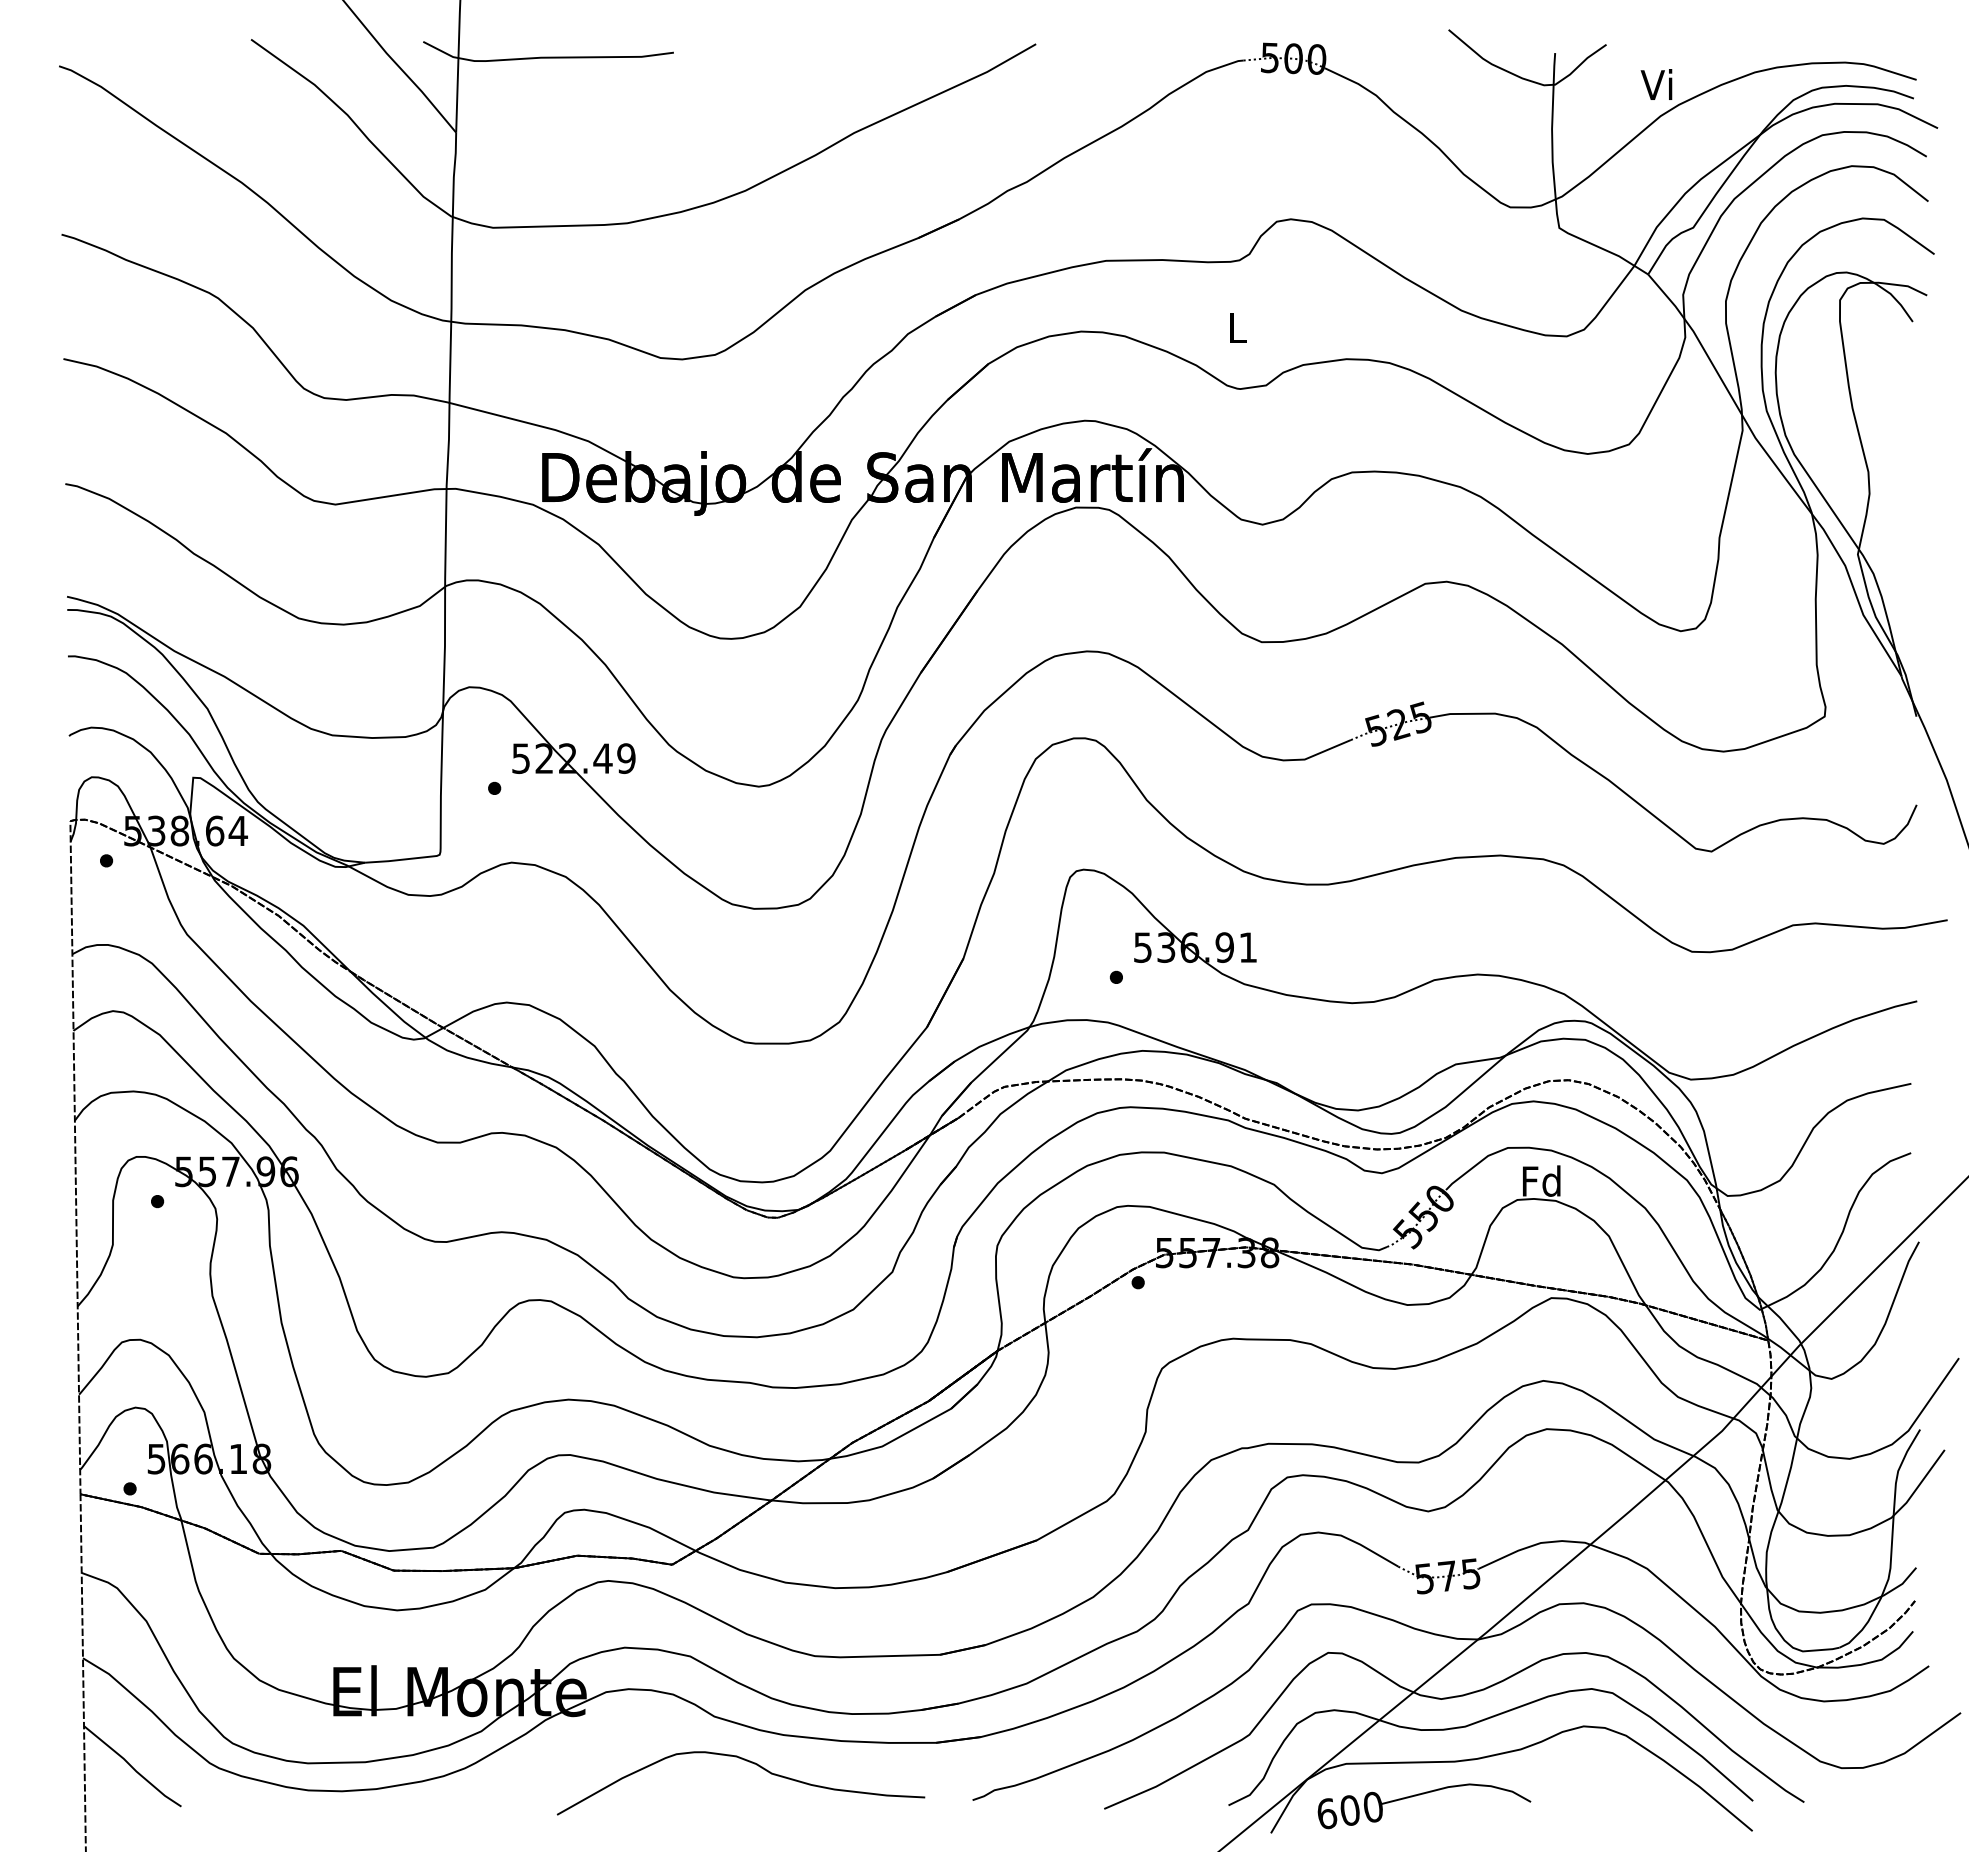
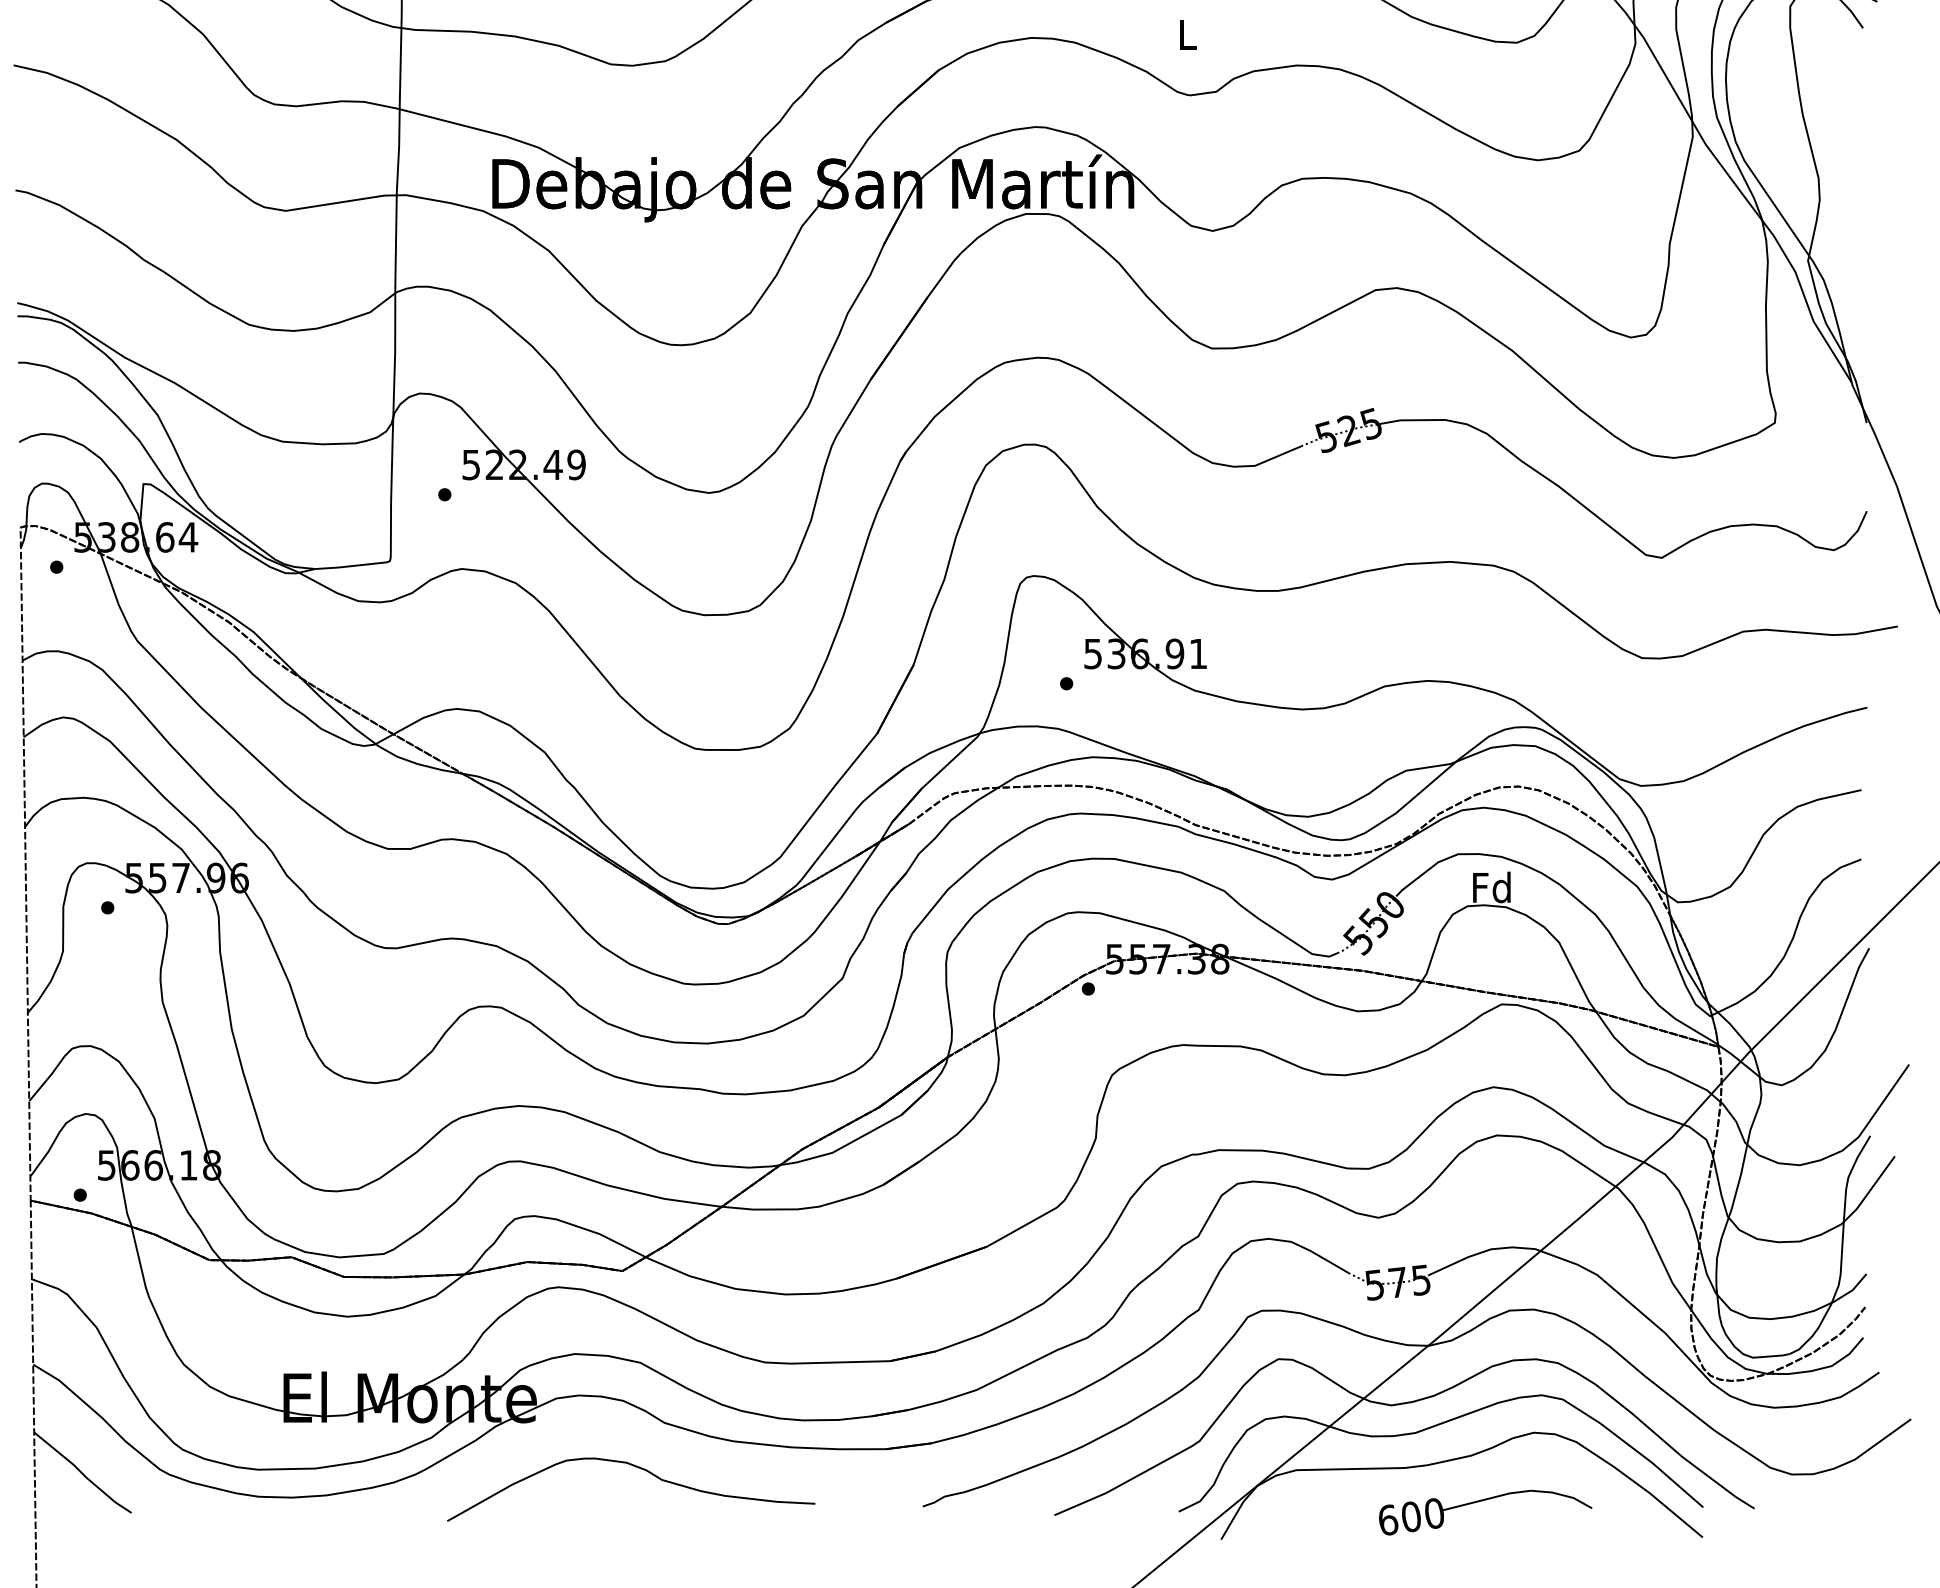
curve: (746, 1761) -> (636, 1467), moved
part: (1420, 1795) -> (1481, 1501), moved

